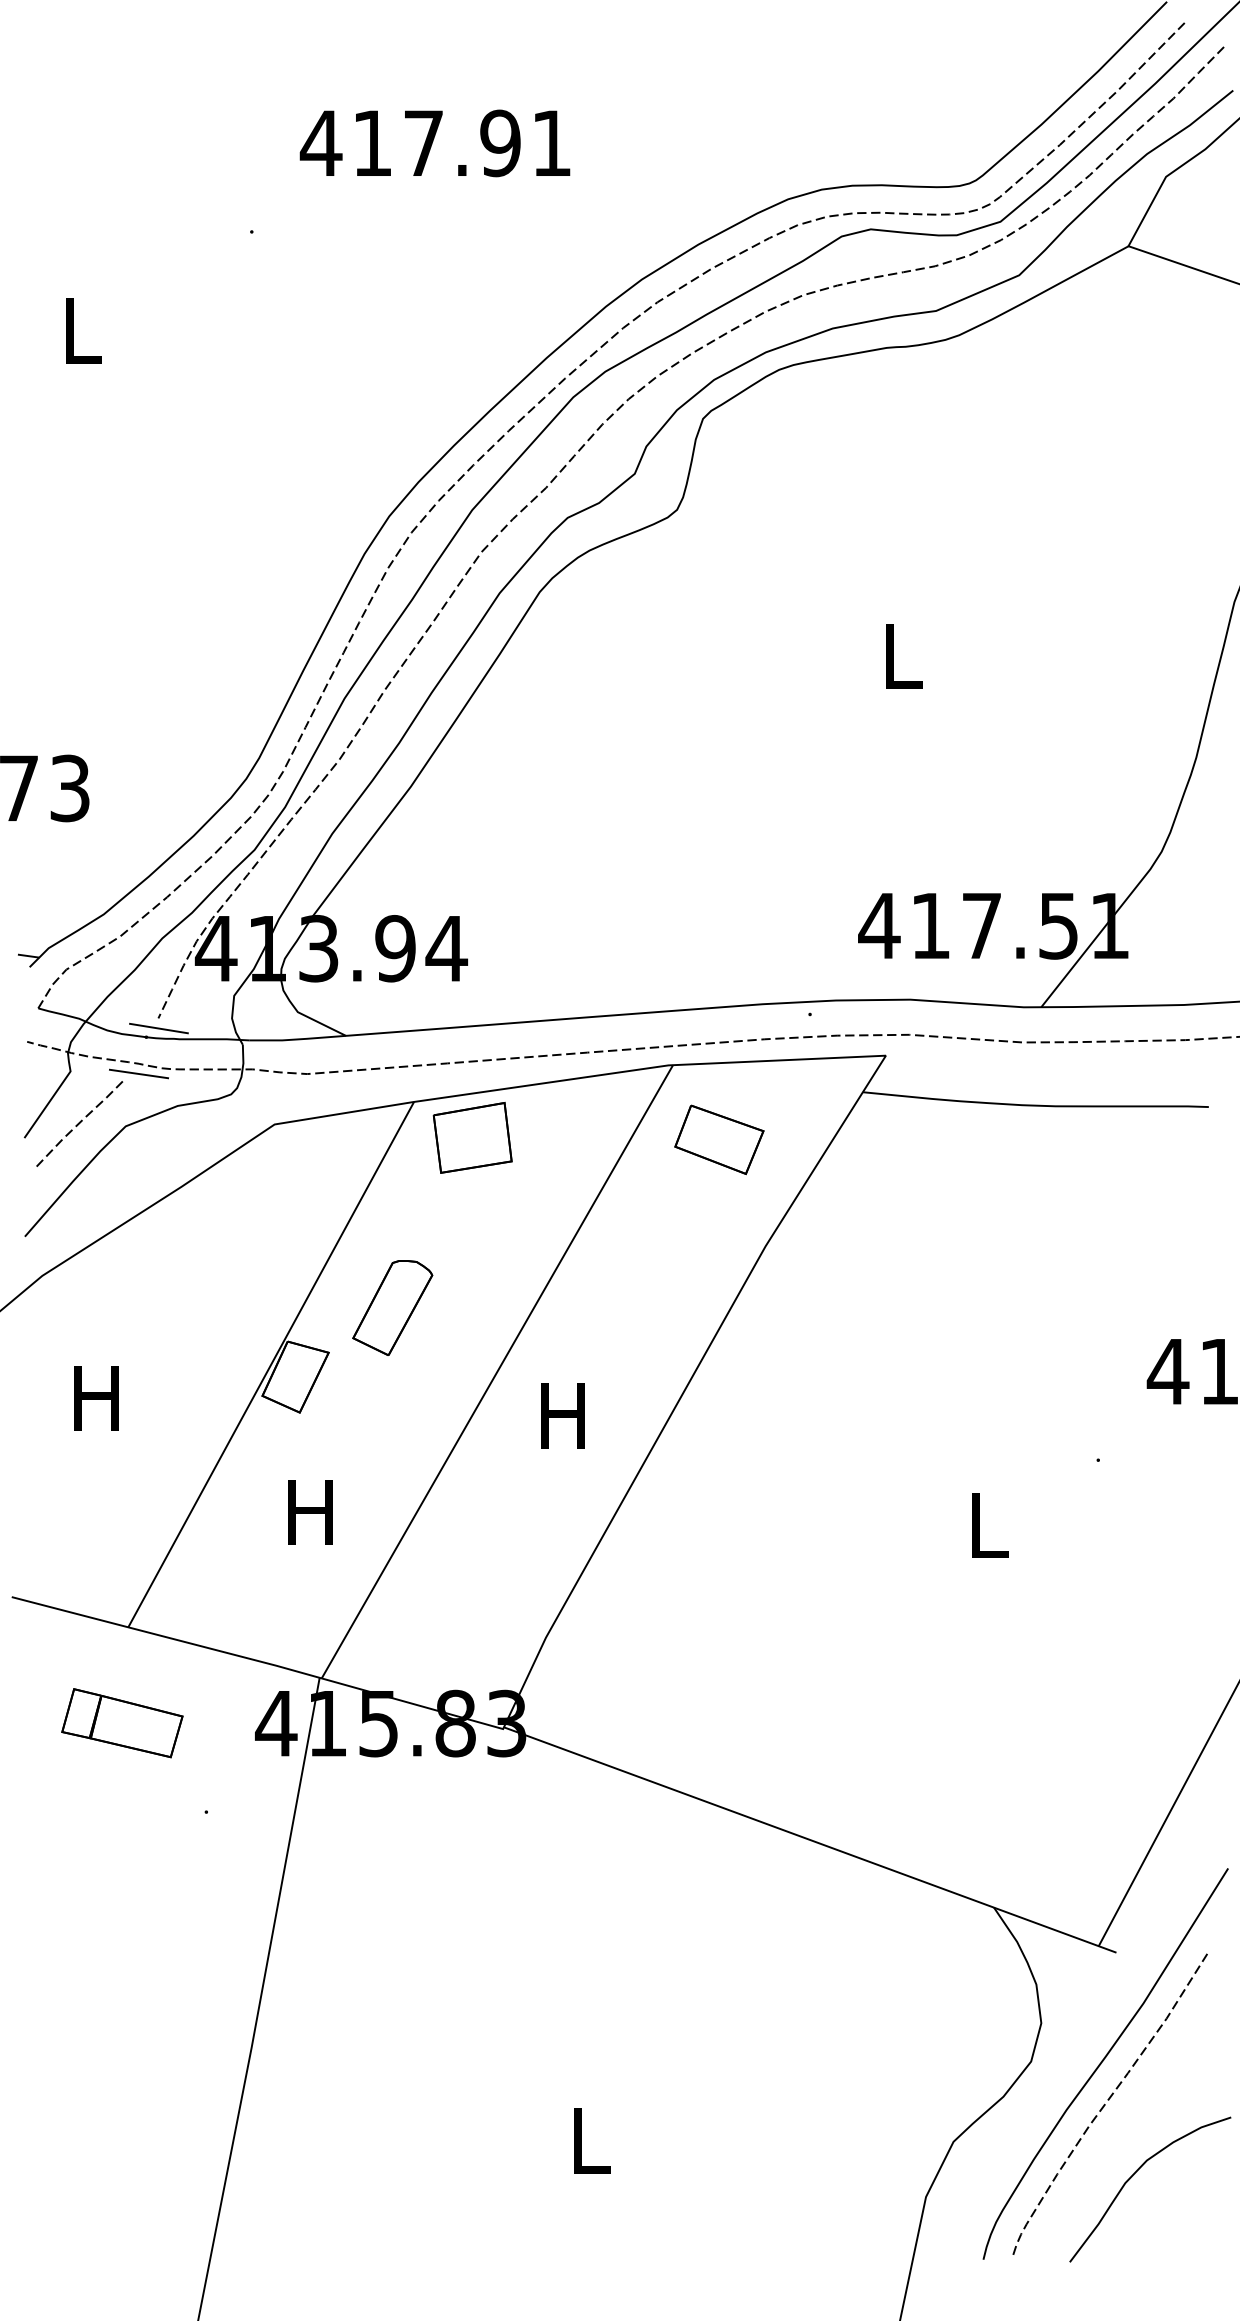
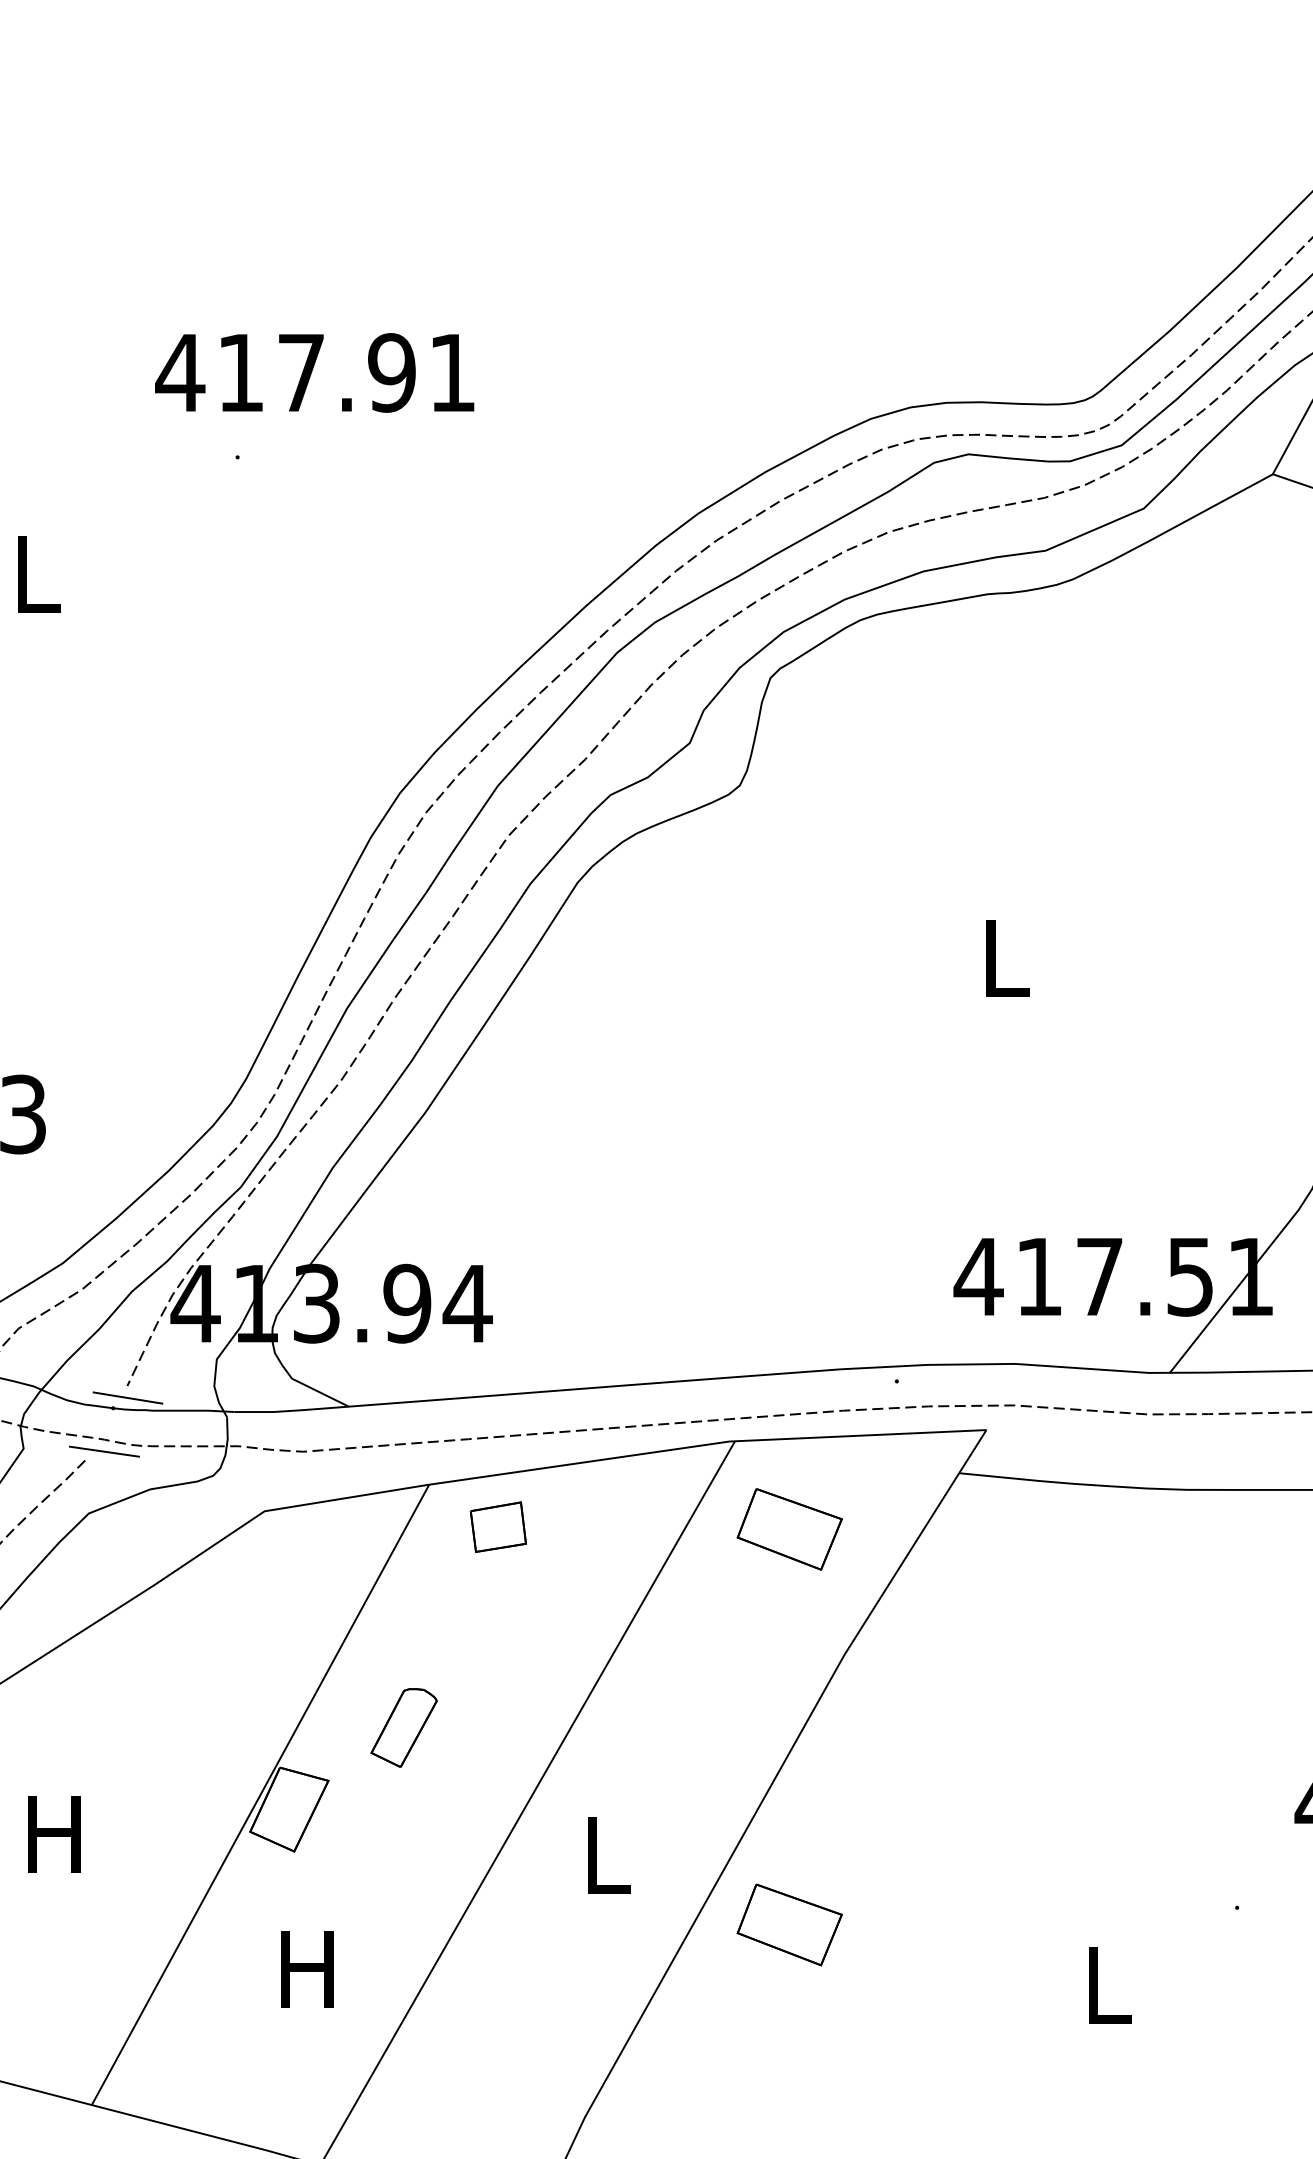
text: (434, 143) -> (314, 373), moved
part: (472, 1137) -> (498, 1526), size x0.6
part: (392, 1307) -> (403, 1727), size x0.7
text: (562, 1415) -> (604, 1854), H -> L
part: (719, 1474) -> (789, 1924), added

